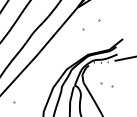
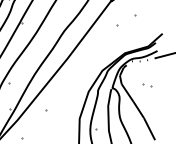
part: (106, 85) -> (147, 85), size x0.62

